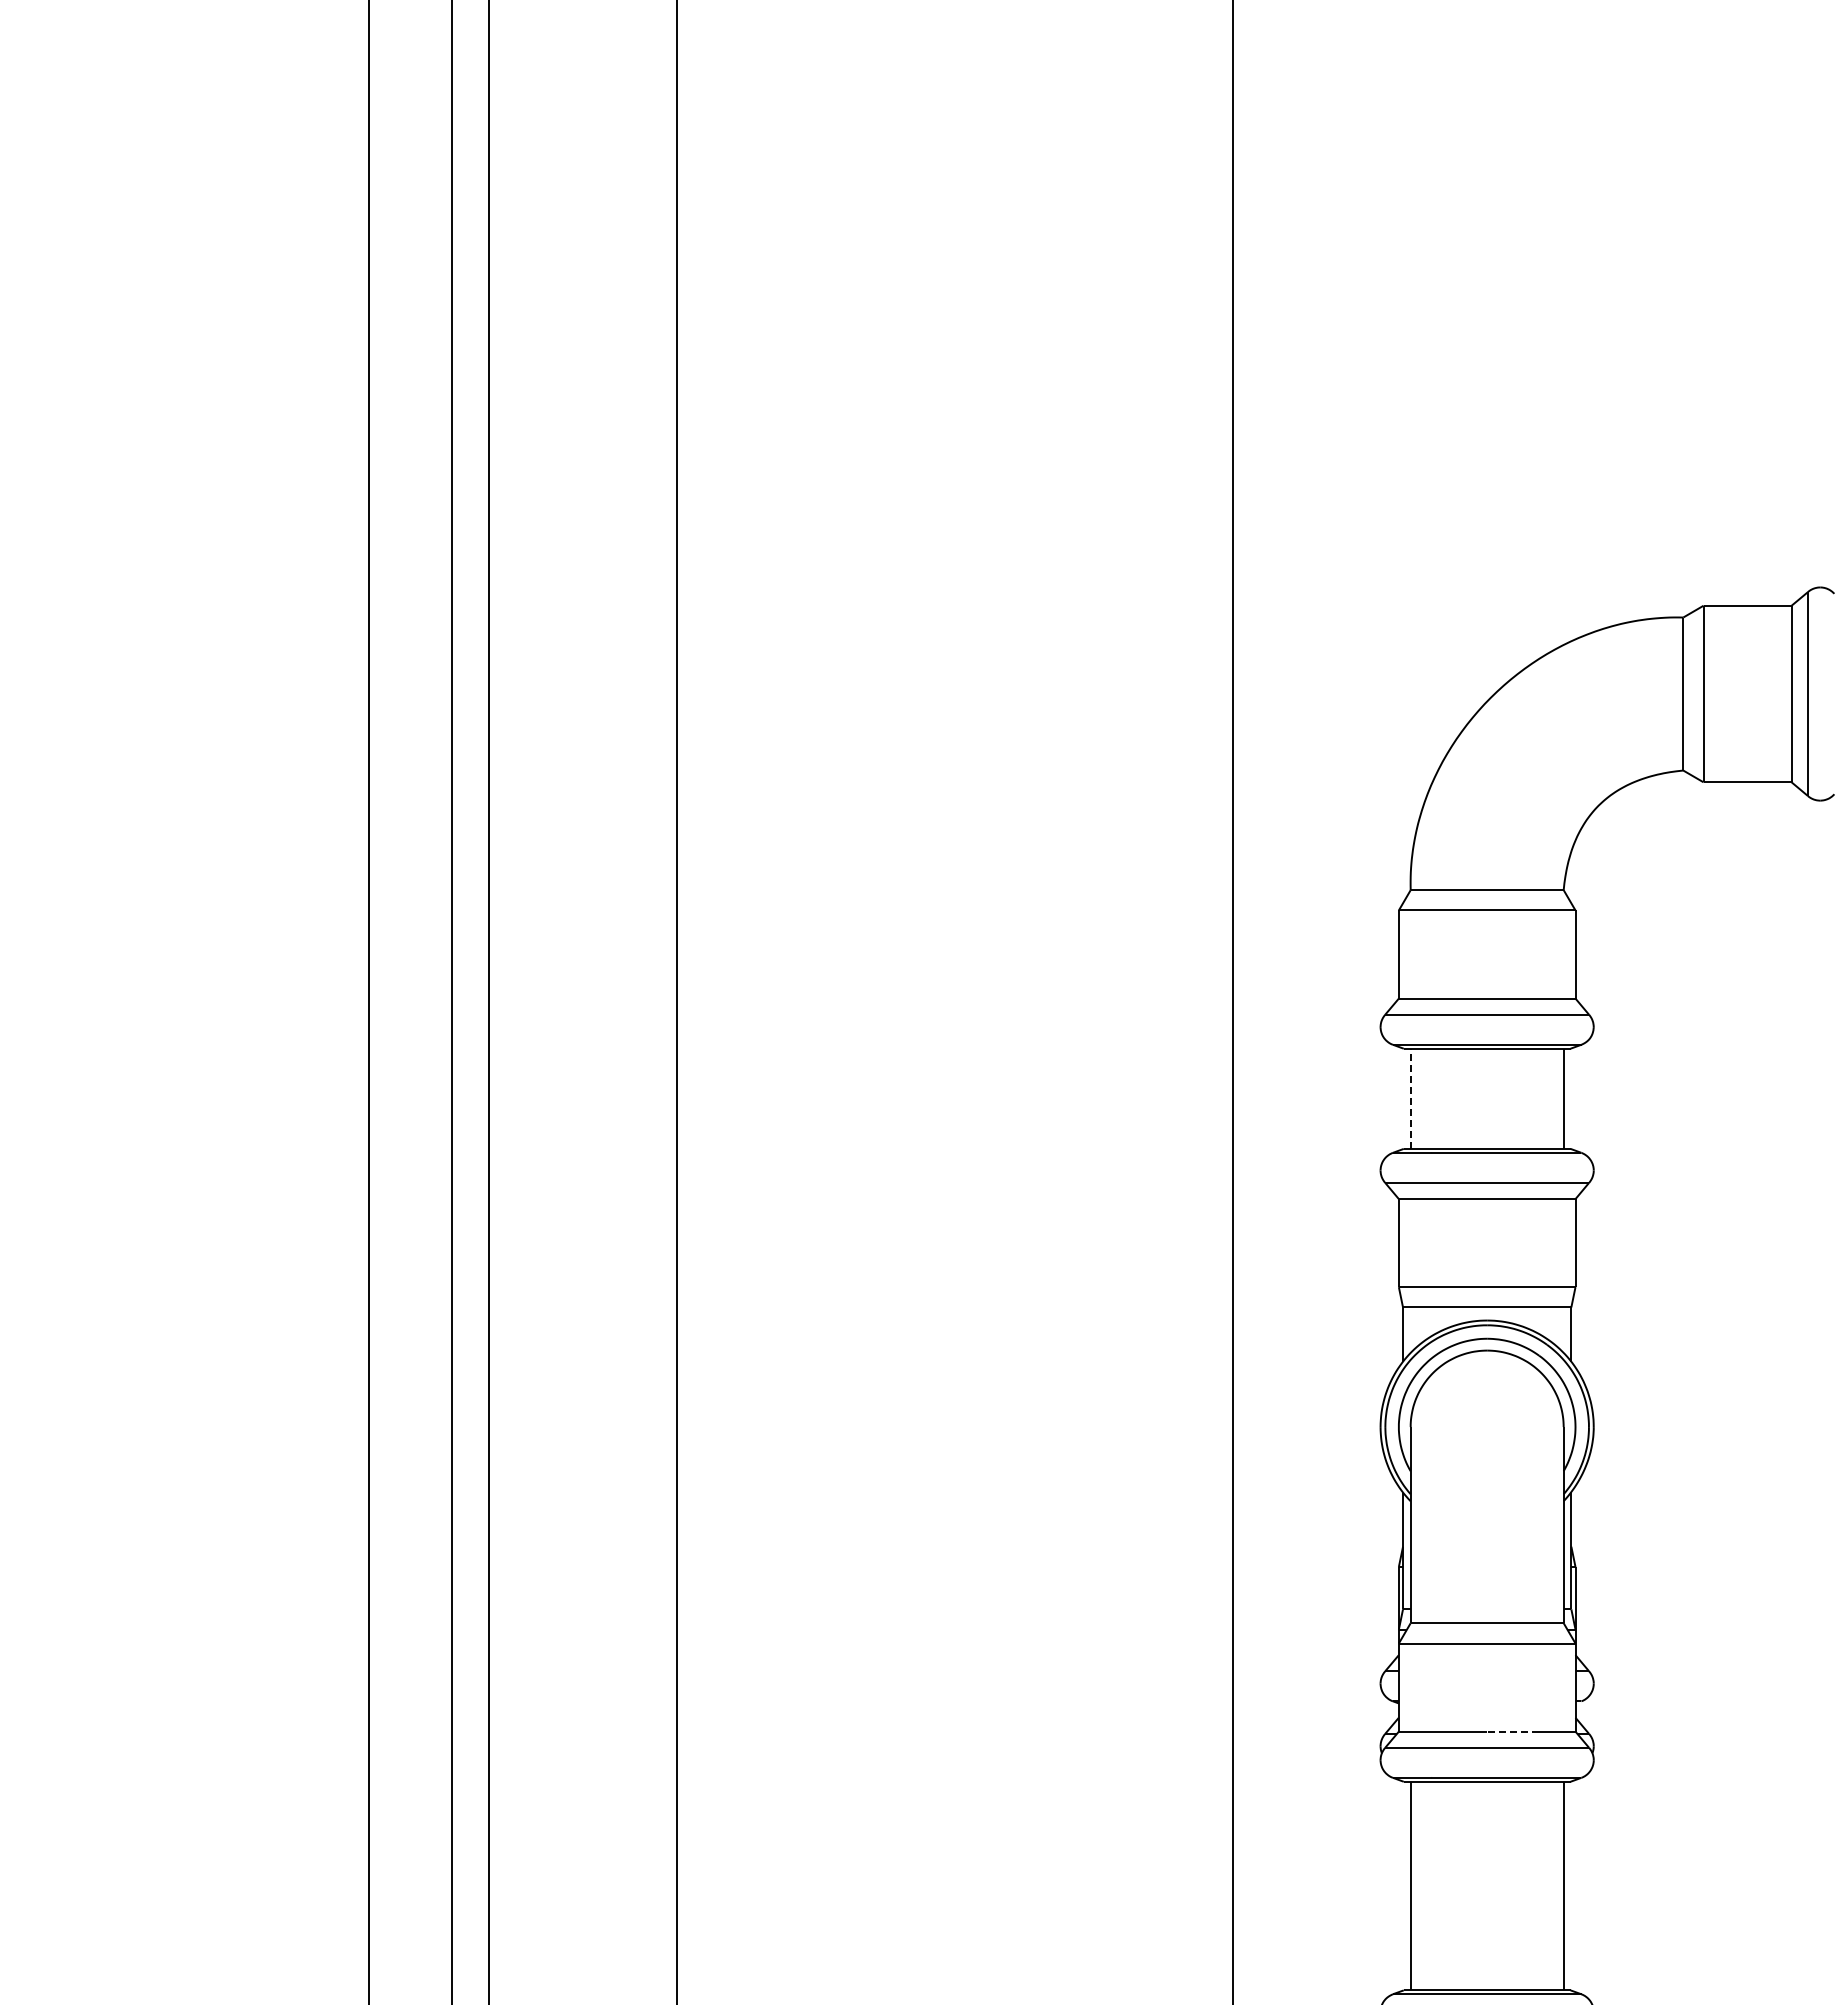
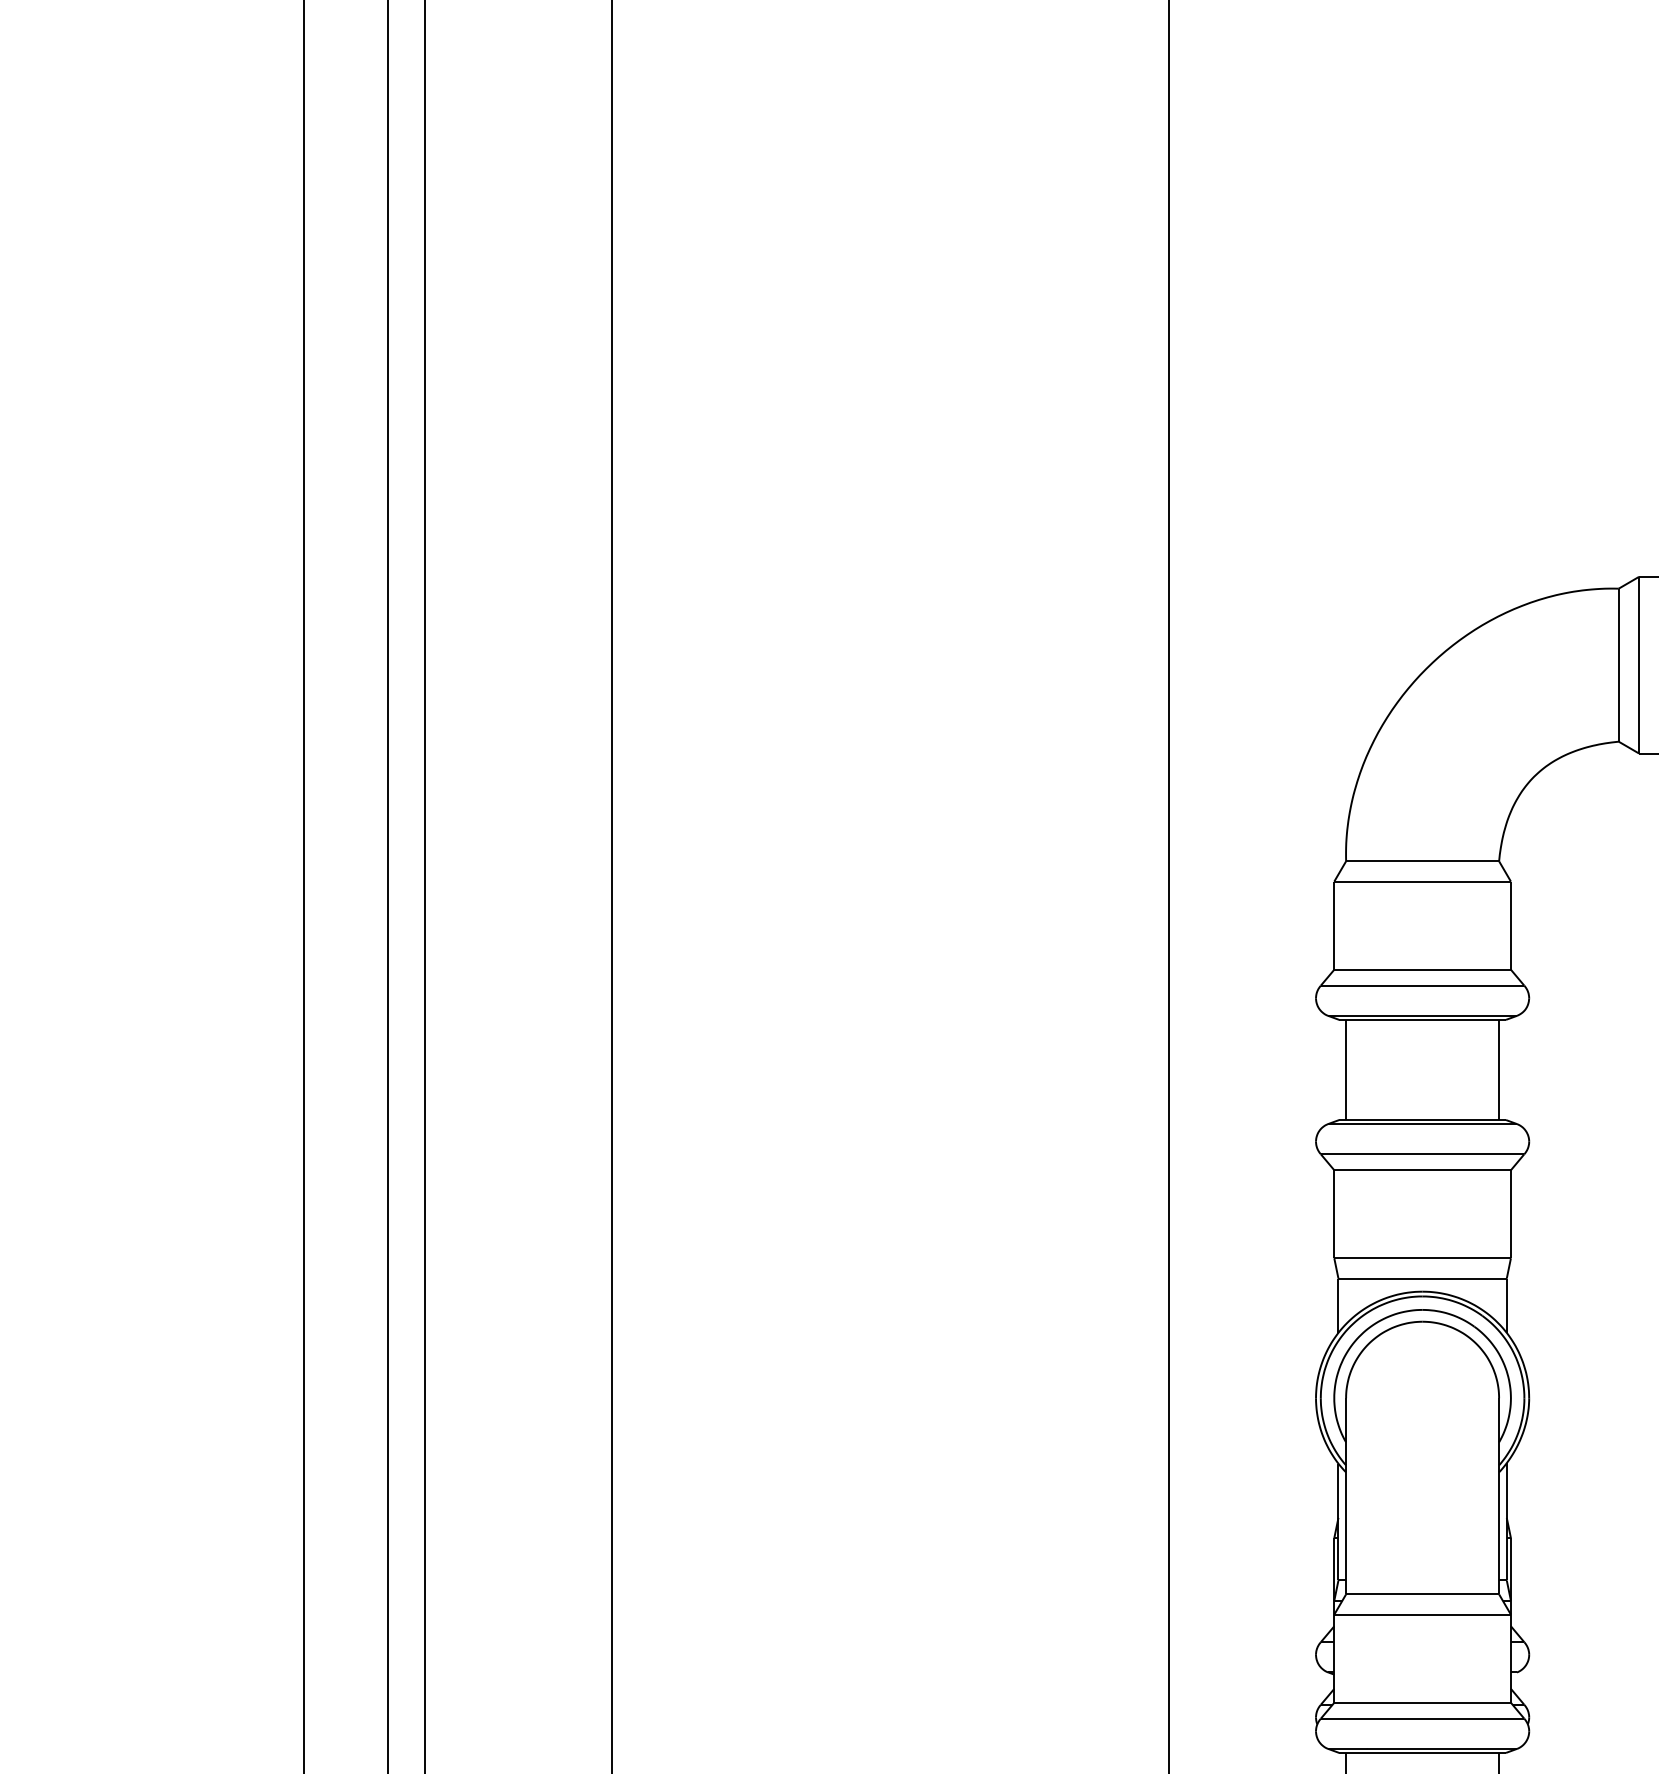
line: (1410, 1098) -> (1345, 1069), dashed -> solid
line: (1513, 1731) -> (1448, 1702), dashed -> solid

